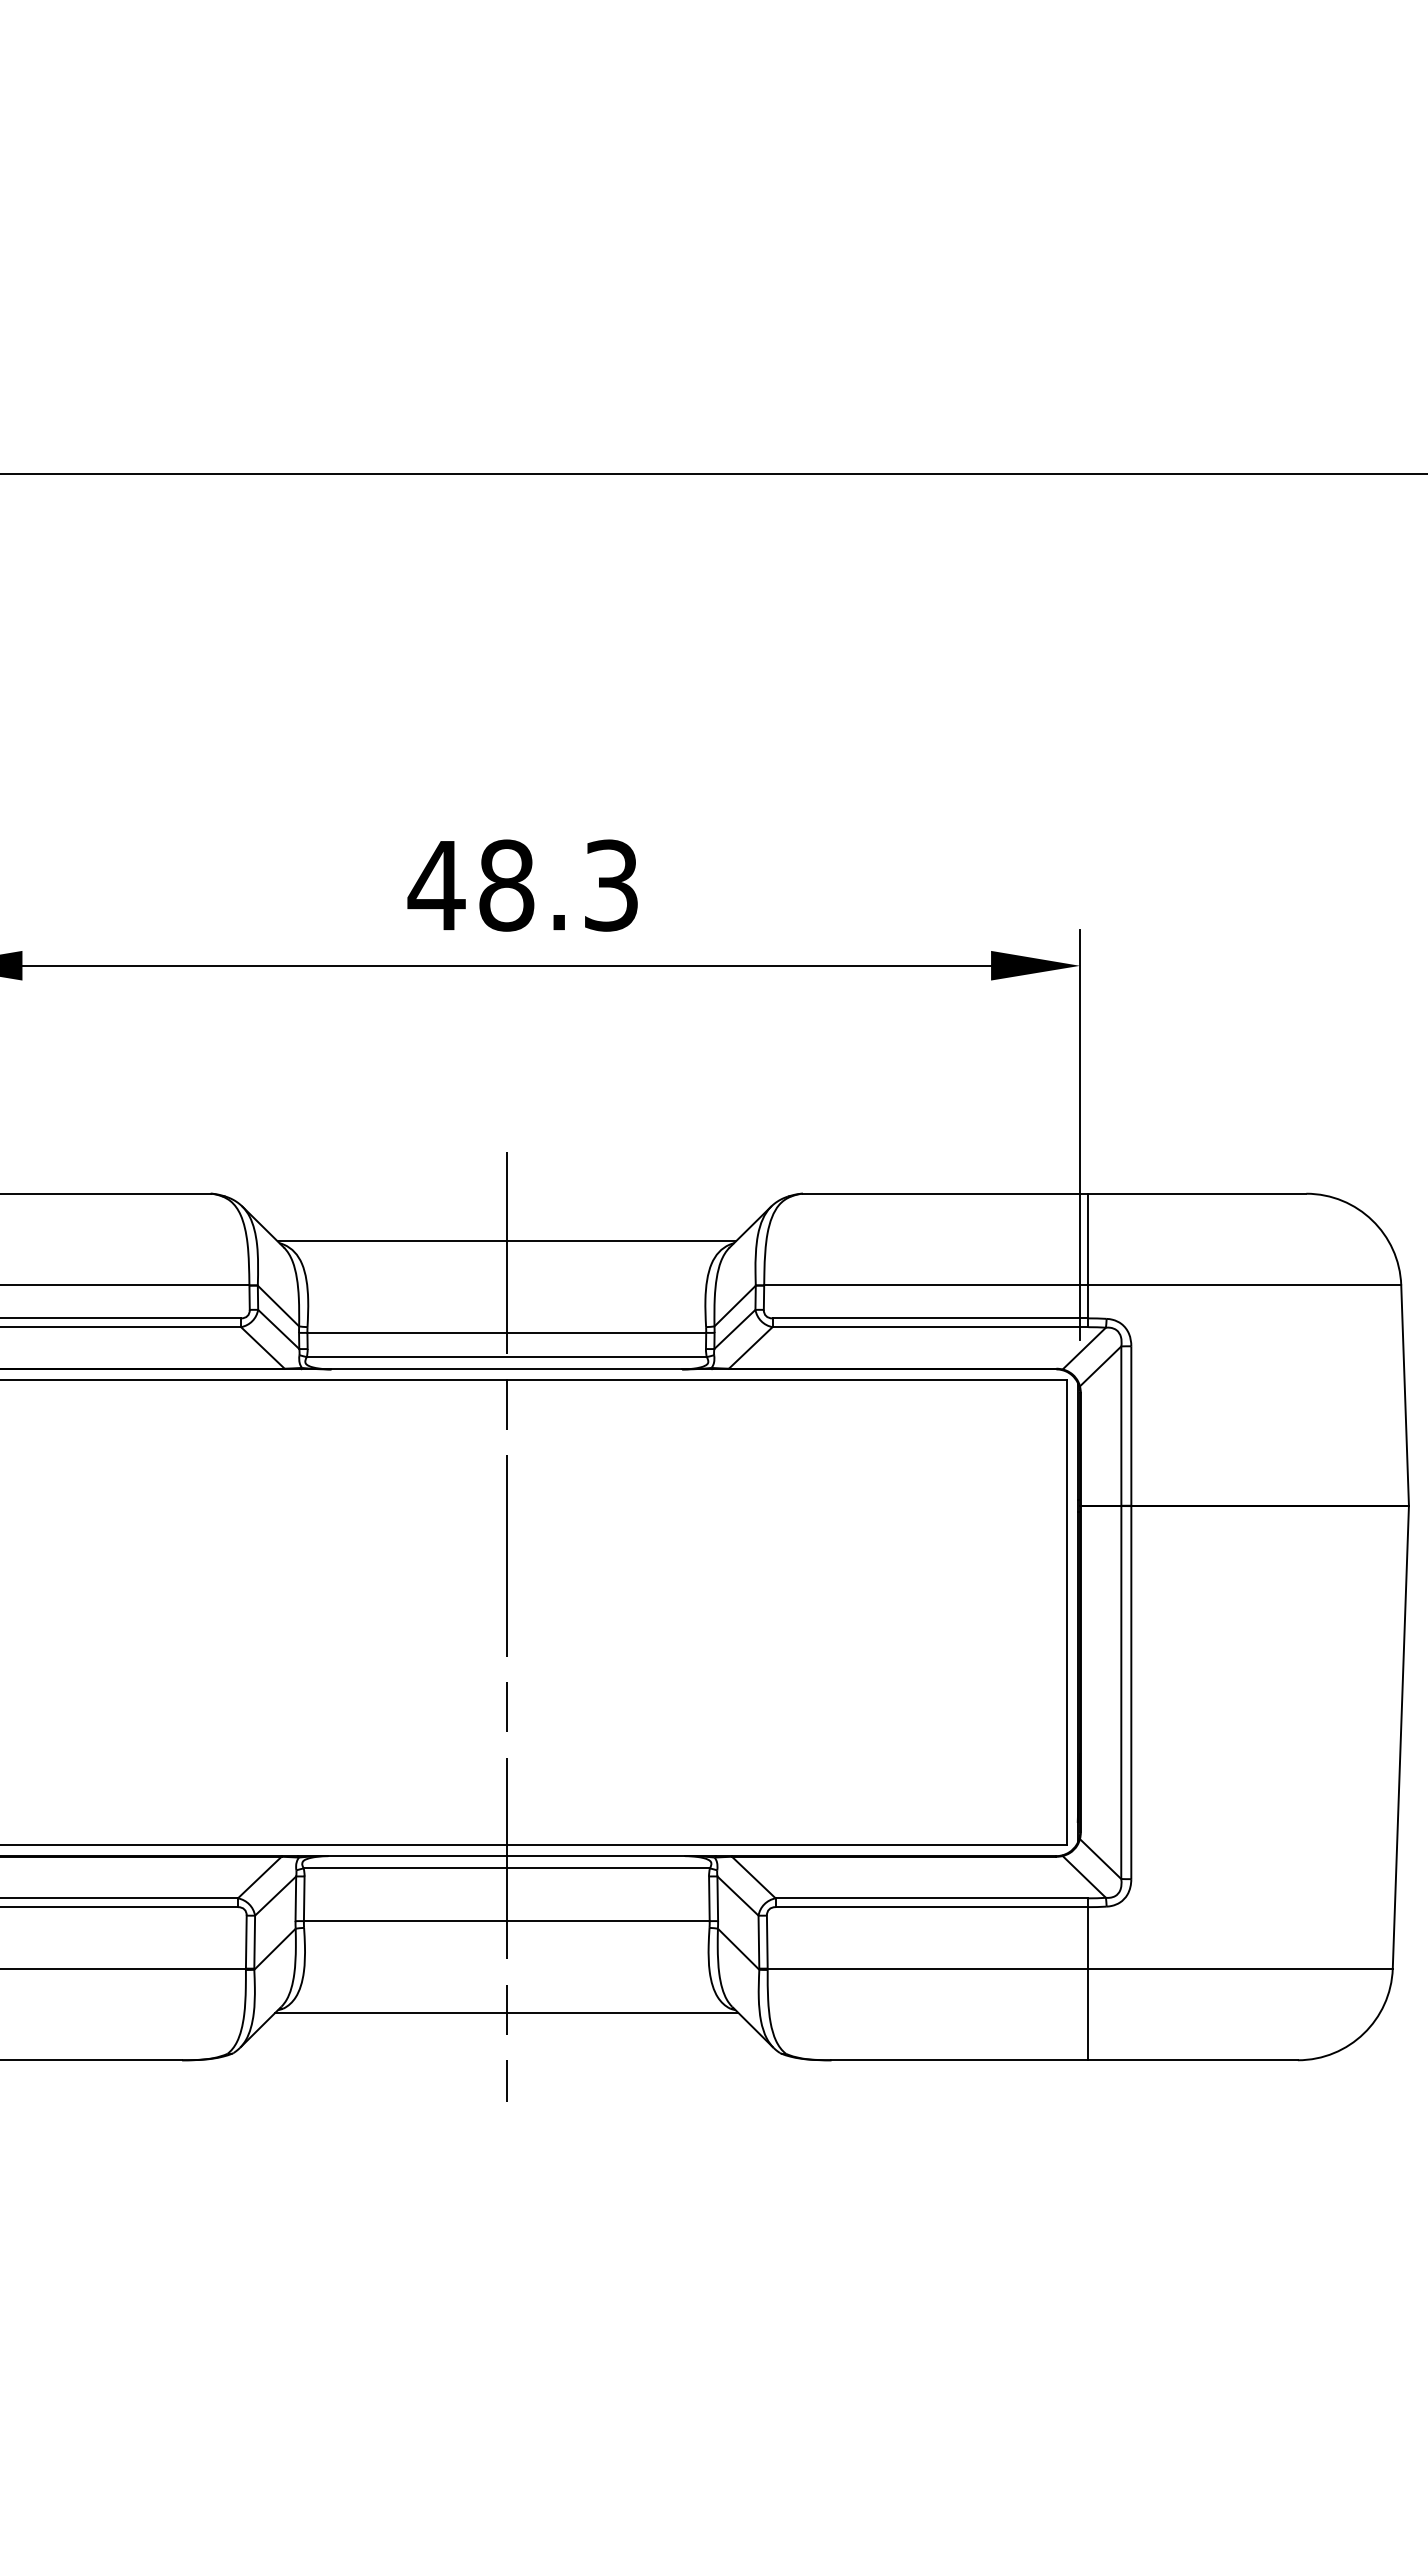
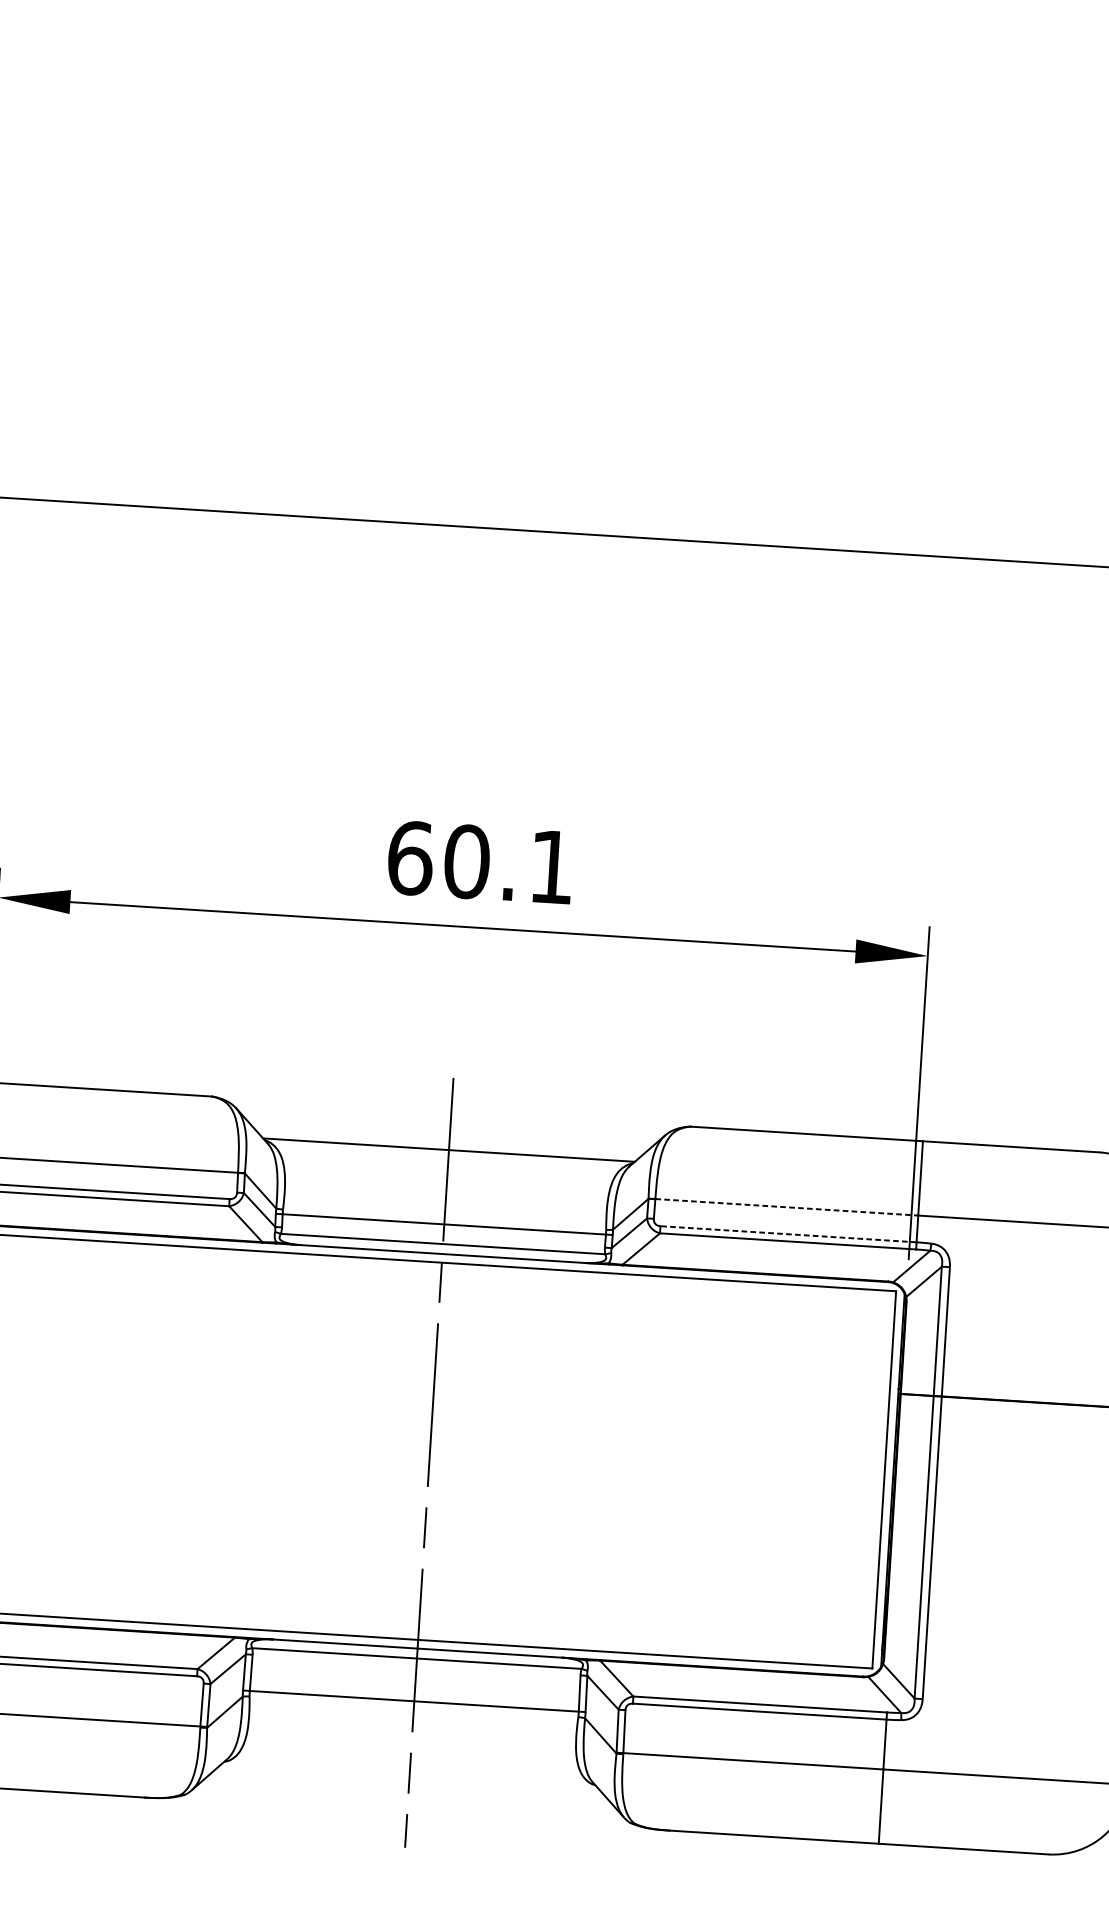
text: (522, 885) -> (479, 862), 48.3 -> 60.1
line: (926, 1285) -> (786, 1207), solid -> dashed
line: (930, 1318) -> (788, 1234), solid -> dashed
line: (506, 2012) -> (409, 1775), removed

